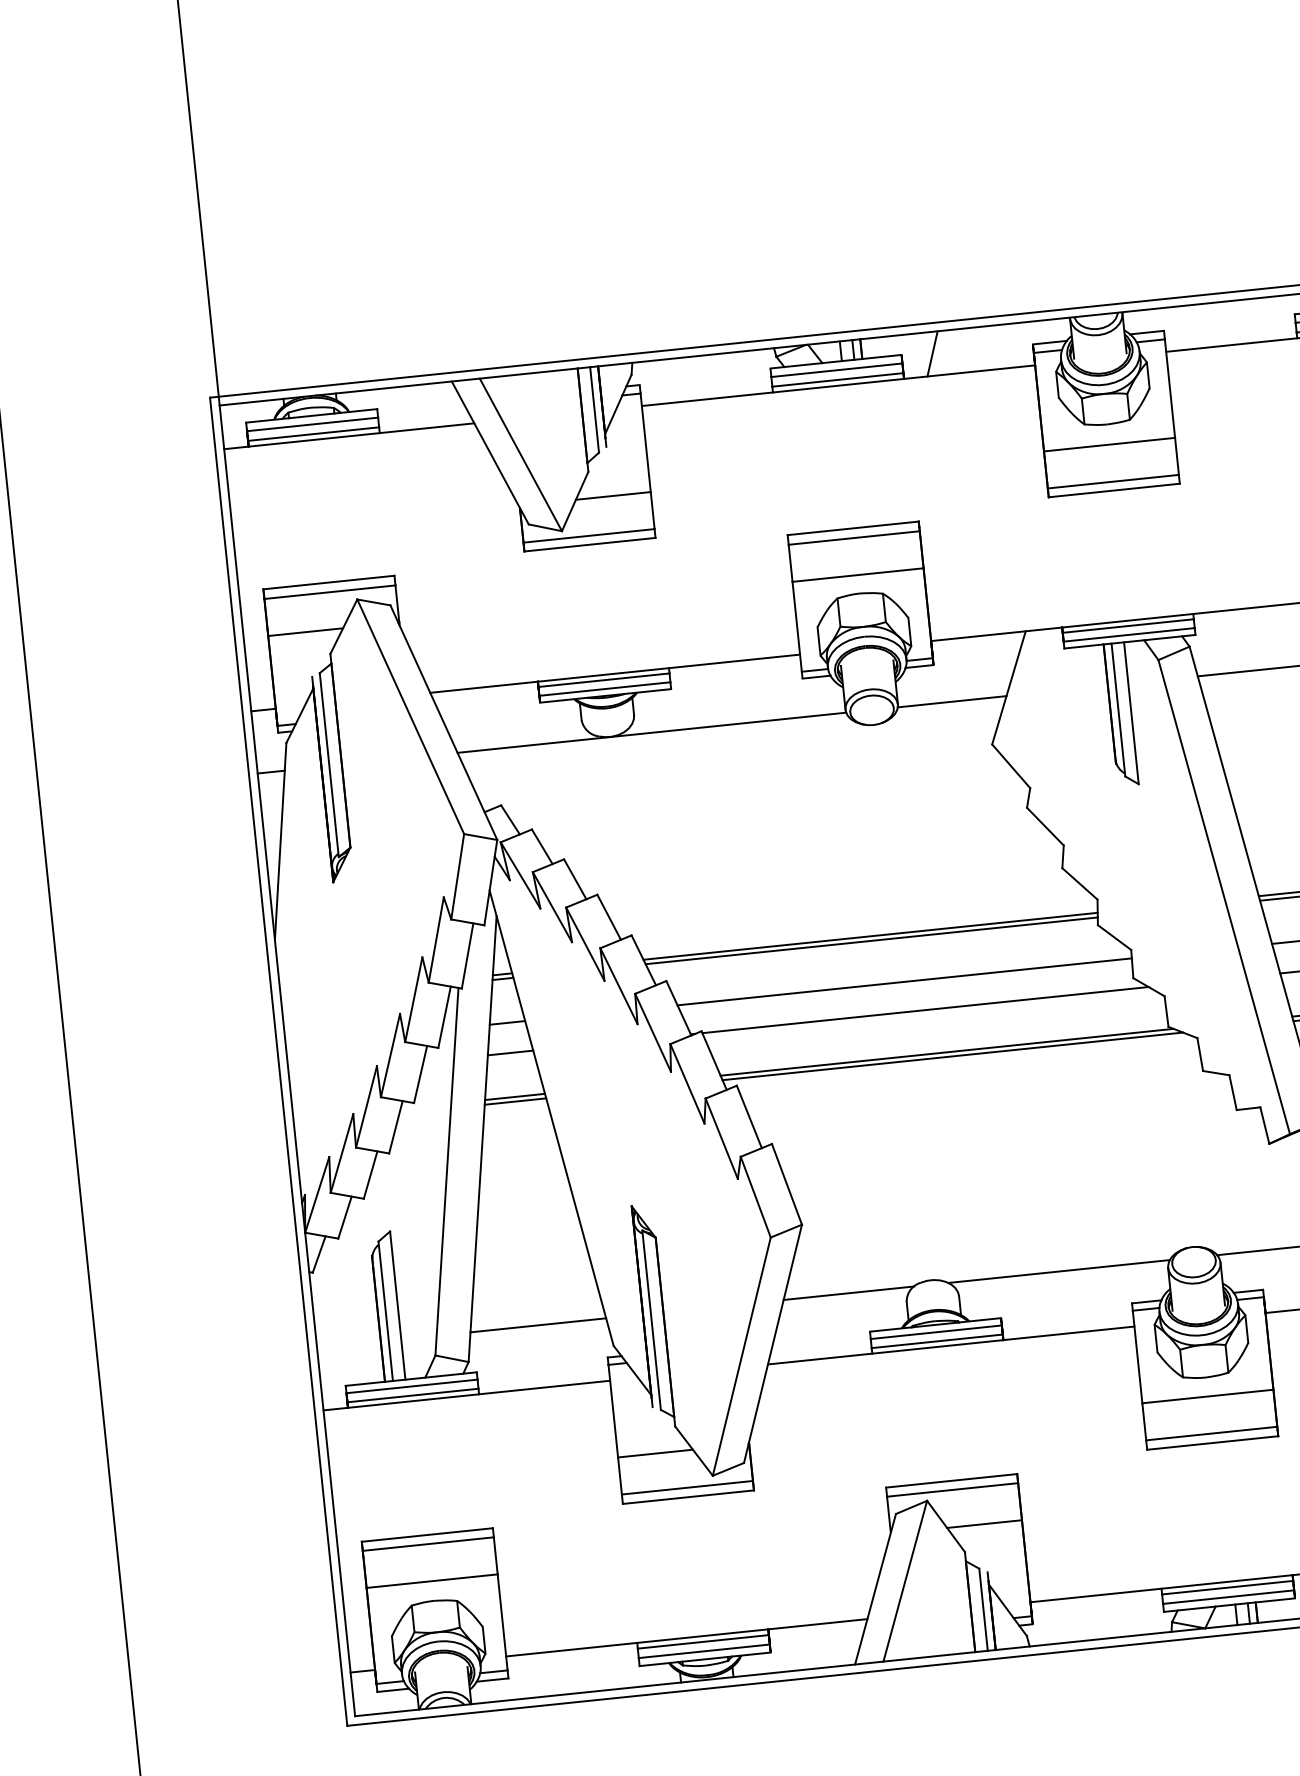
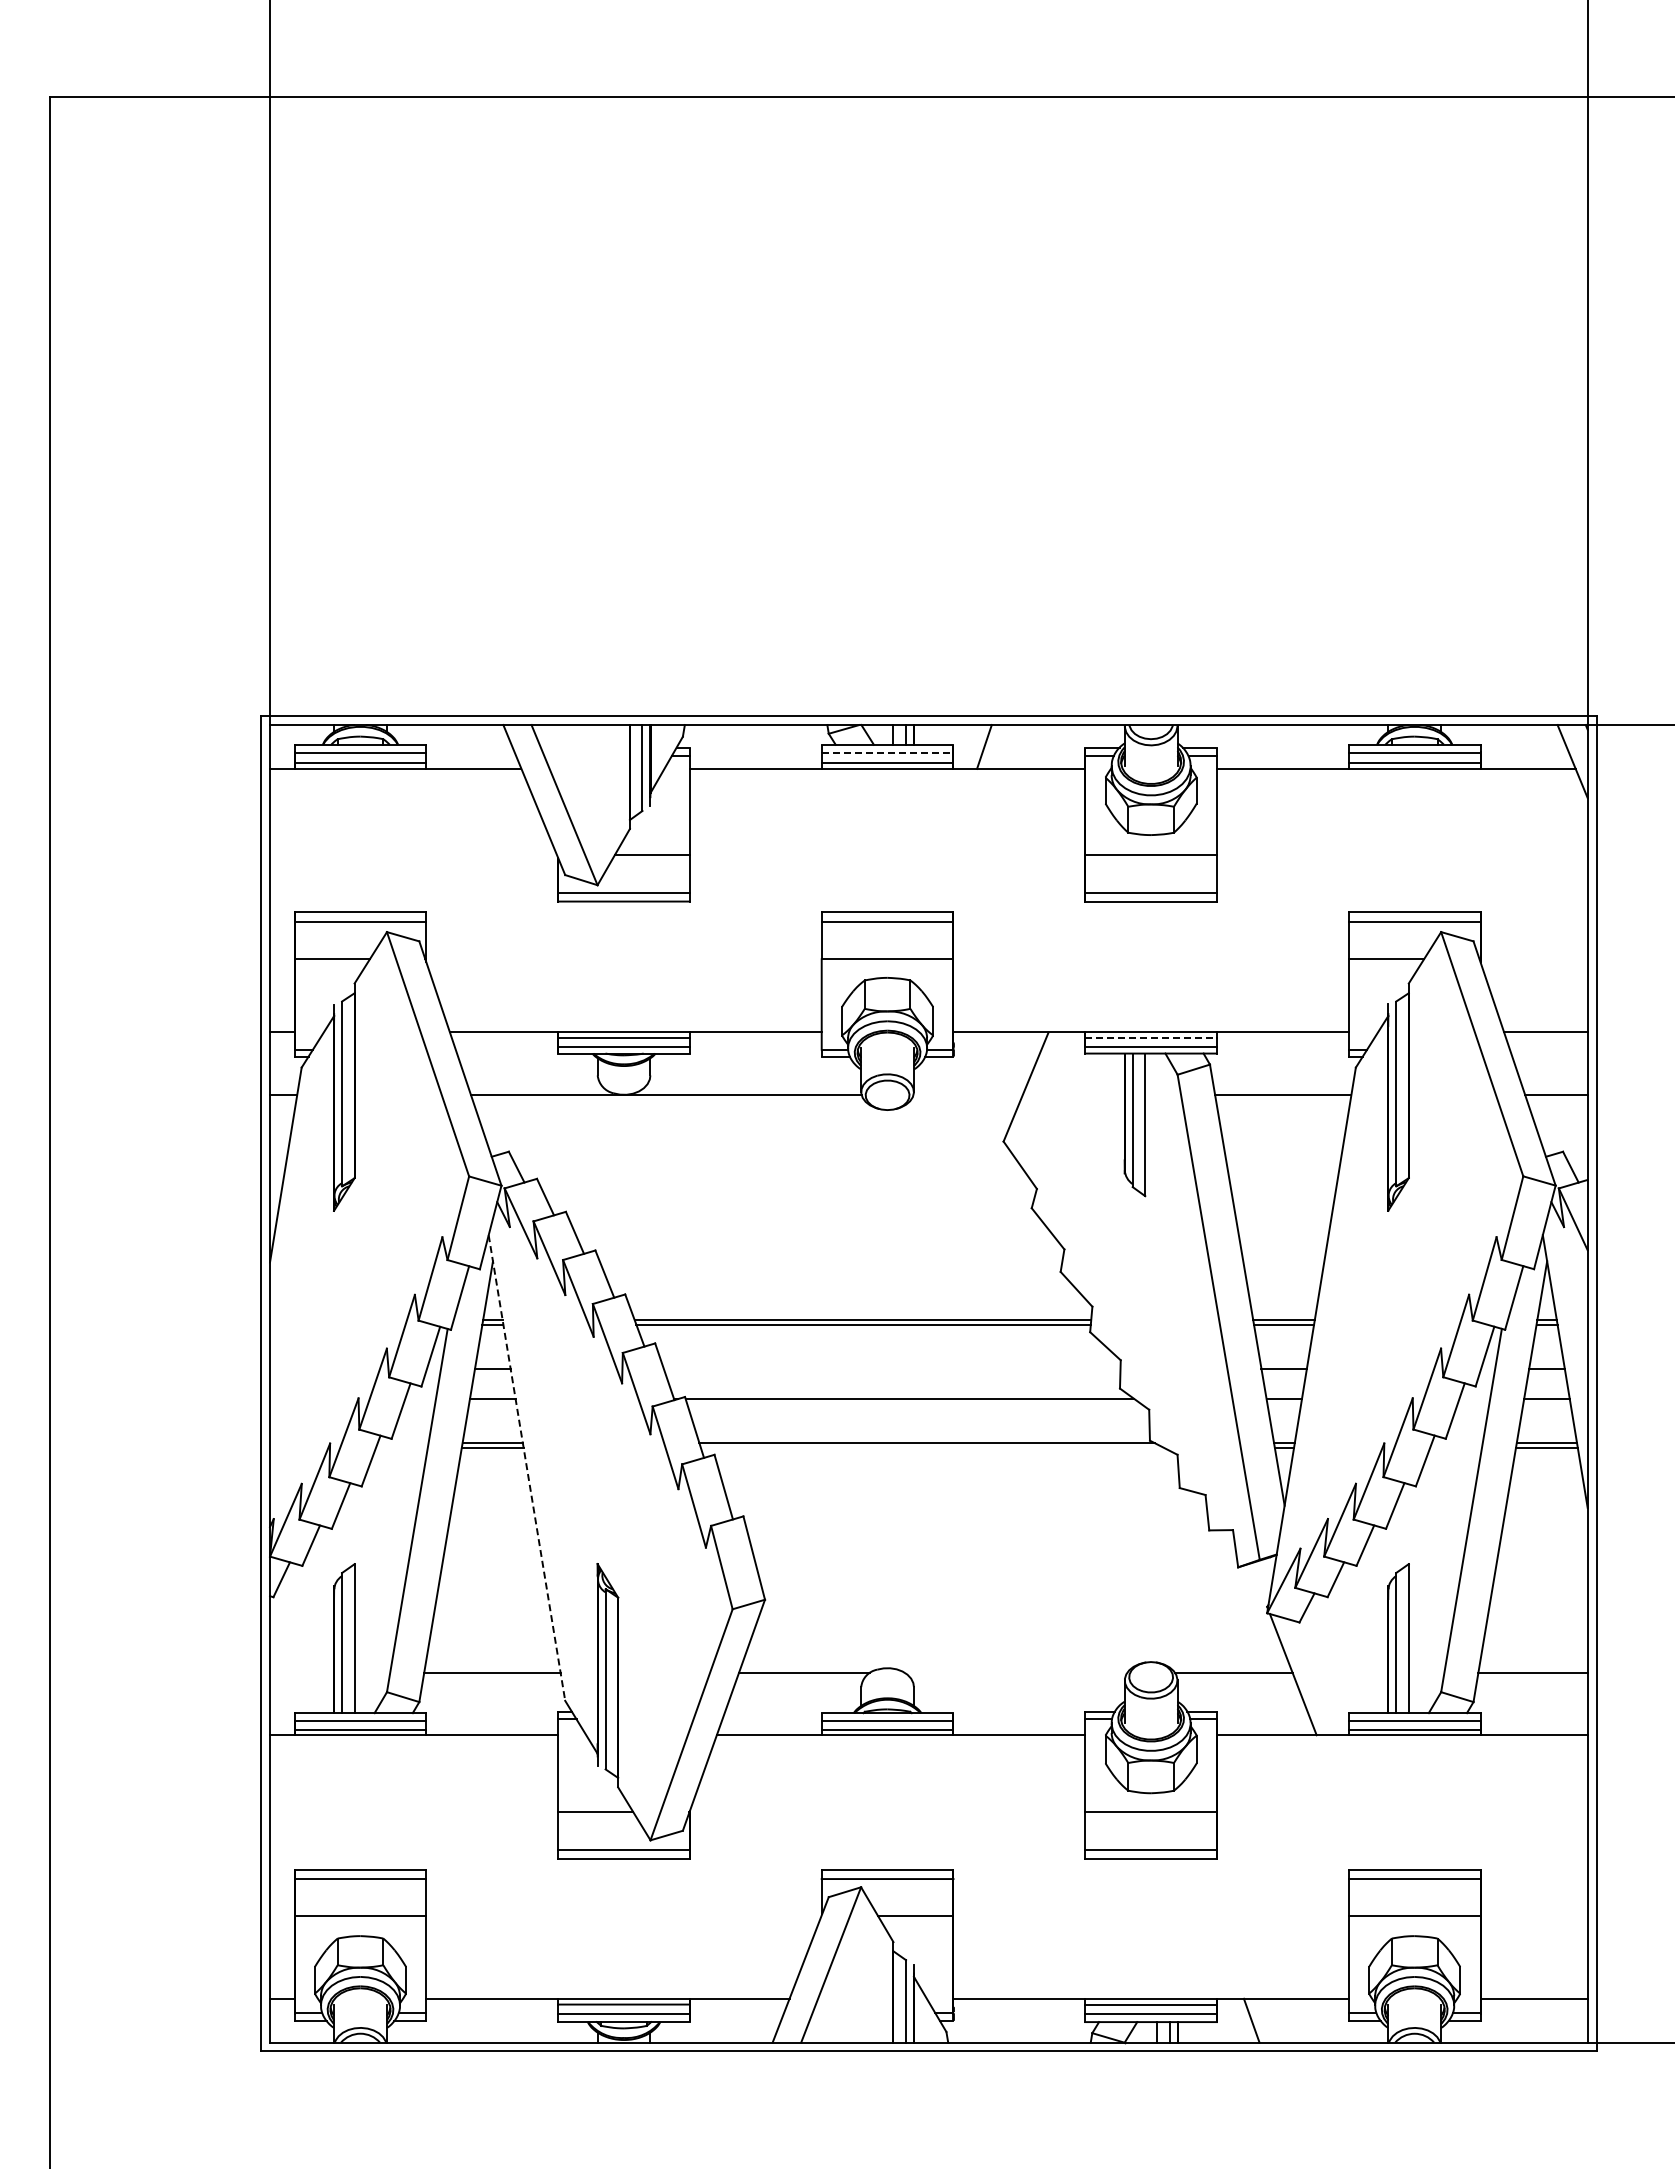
line: (836, 370) -> (887, 753), solid -> dashed
line: (1128, 625) -> (1151, 1037), solid -> dashed
line: (951, 701) -> (967, 1094), removed
line: (904, 981) -> (891, 1368), removed
line: (951, 1056) -> (931, 1447), removed
line: (551, 1118) -> (526, 1468), solid -> dashed
line: (1058, 1271) -> (1015, 1672), removed

